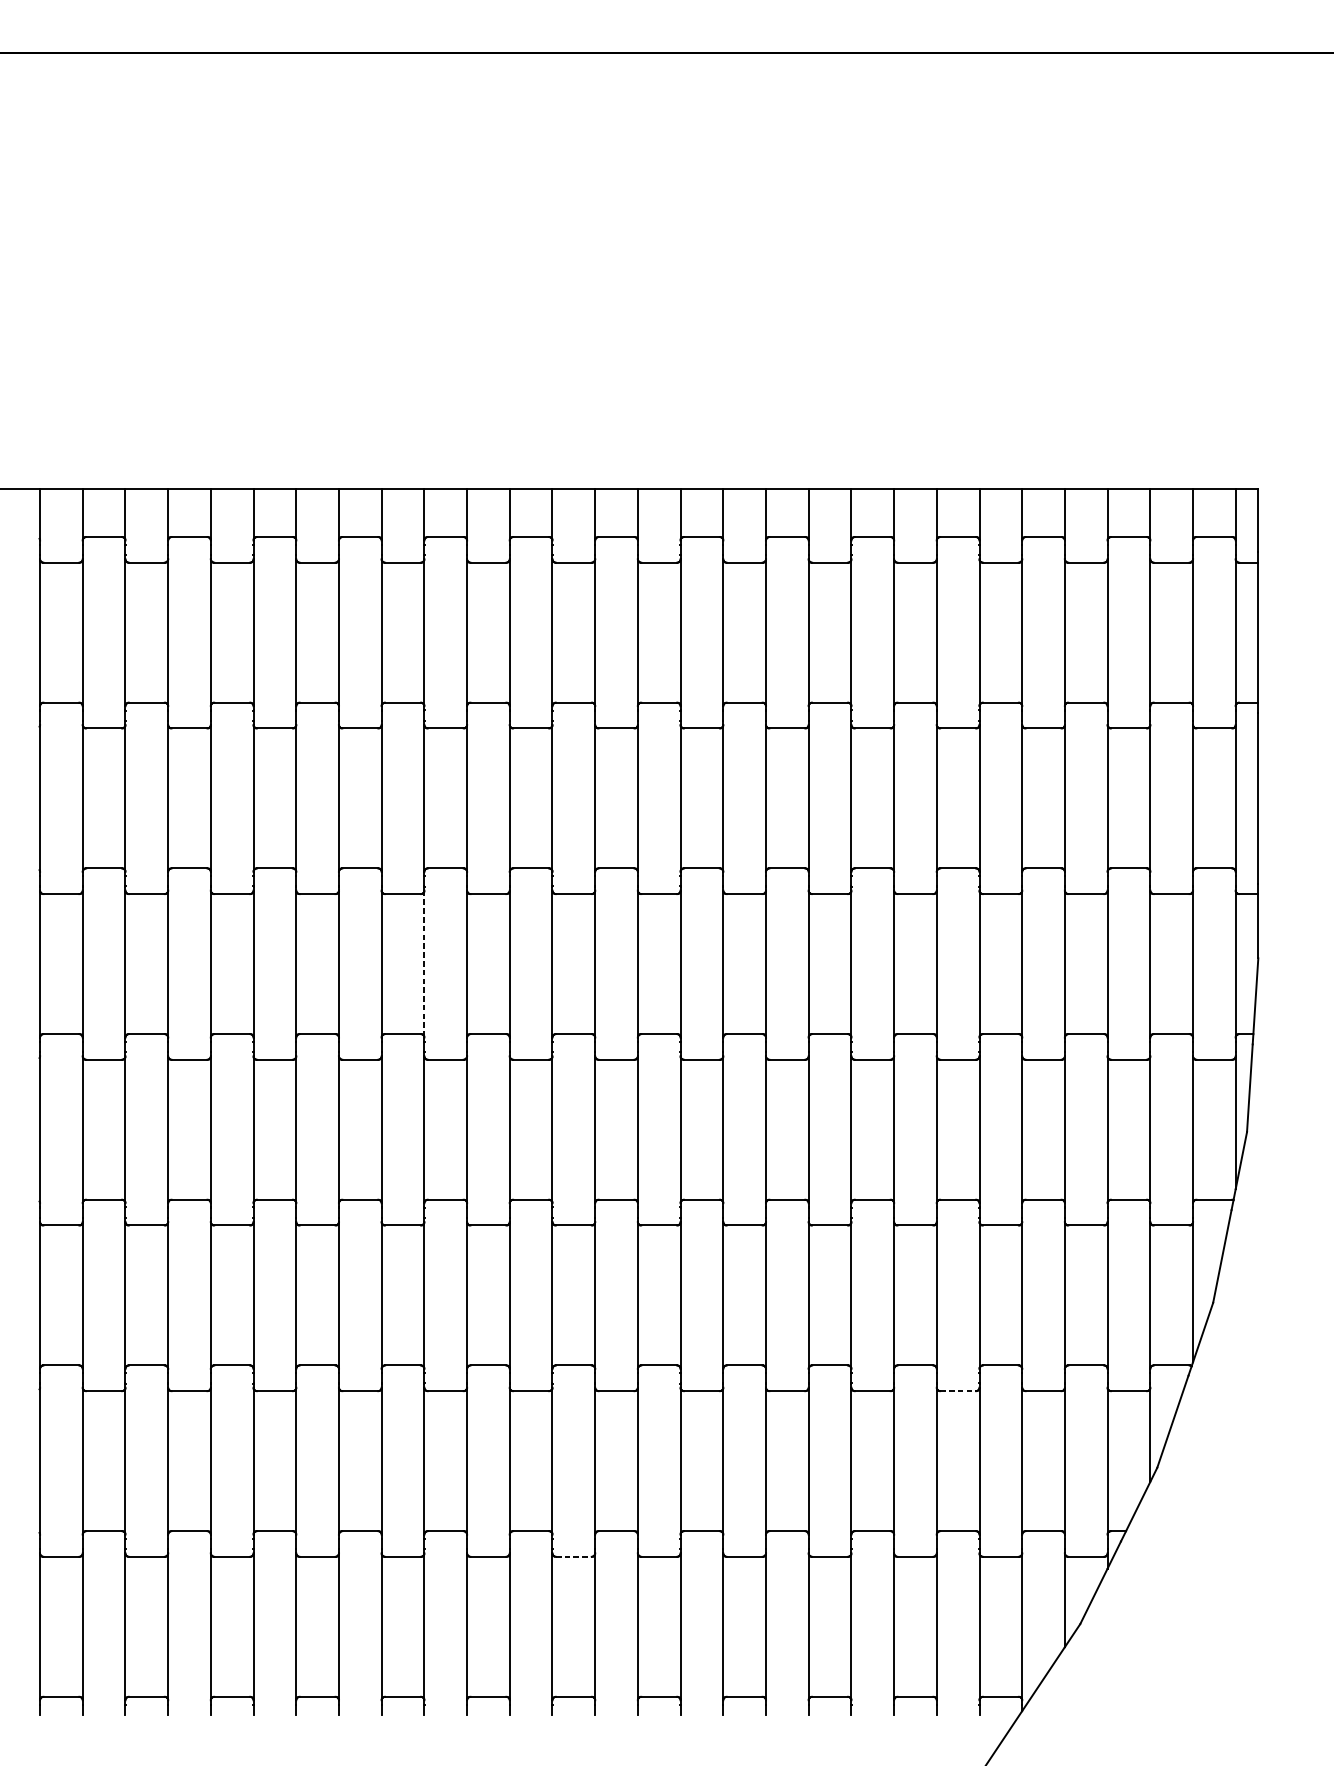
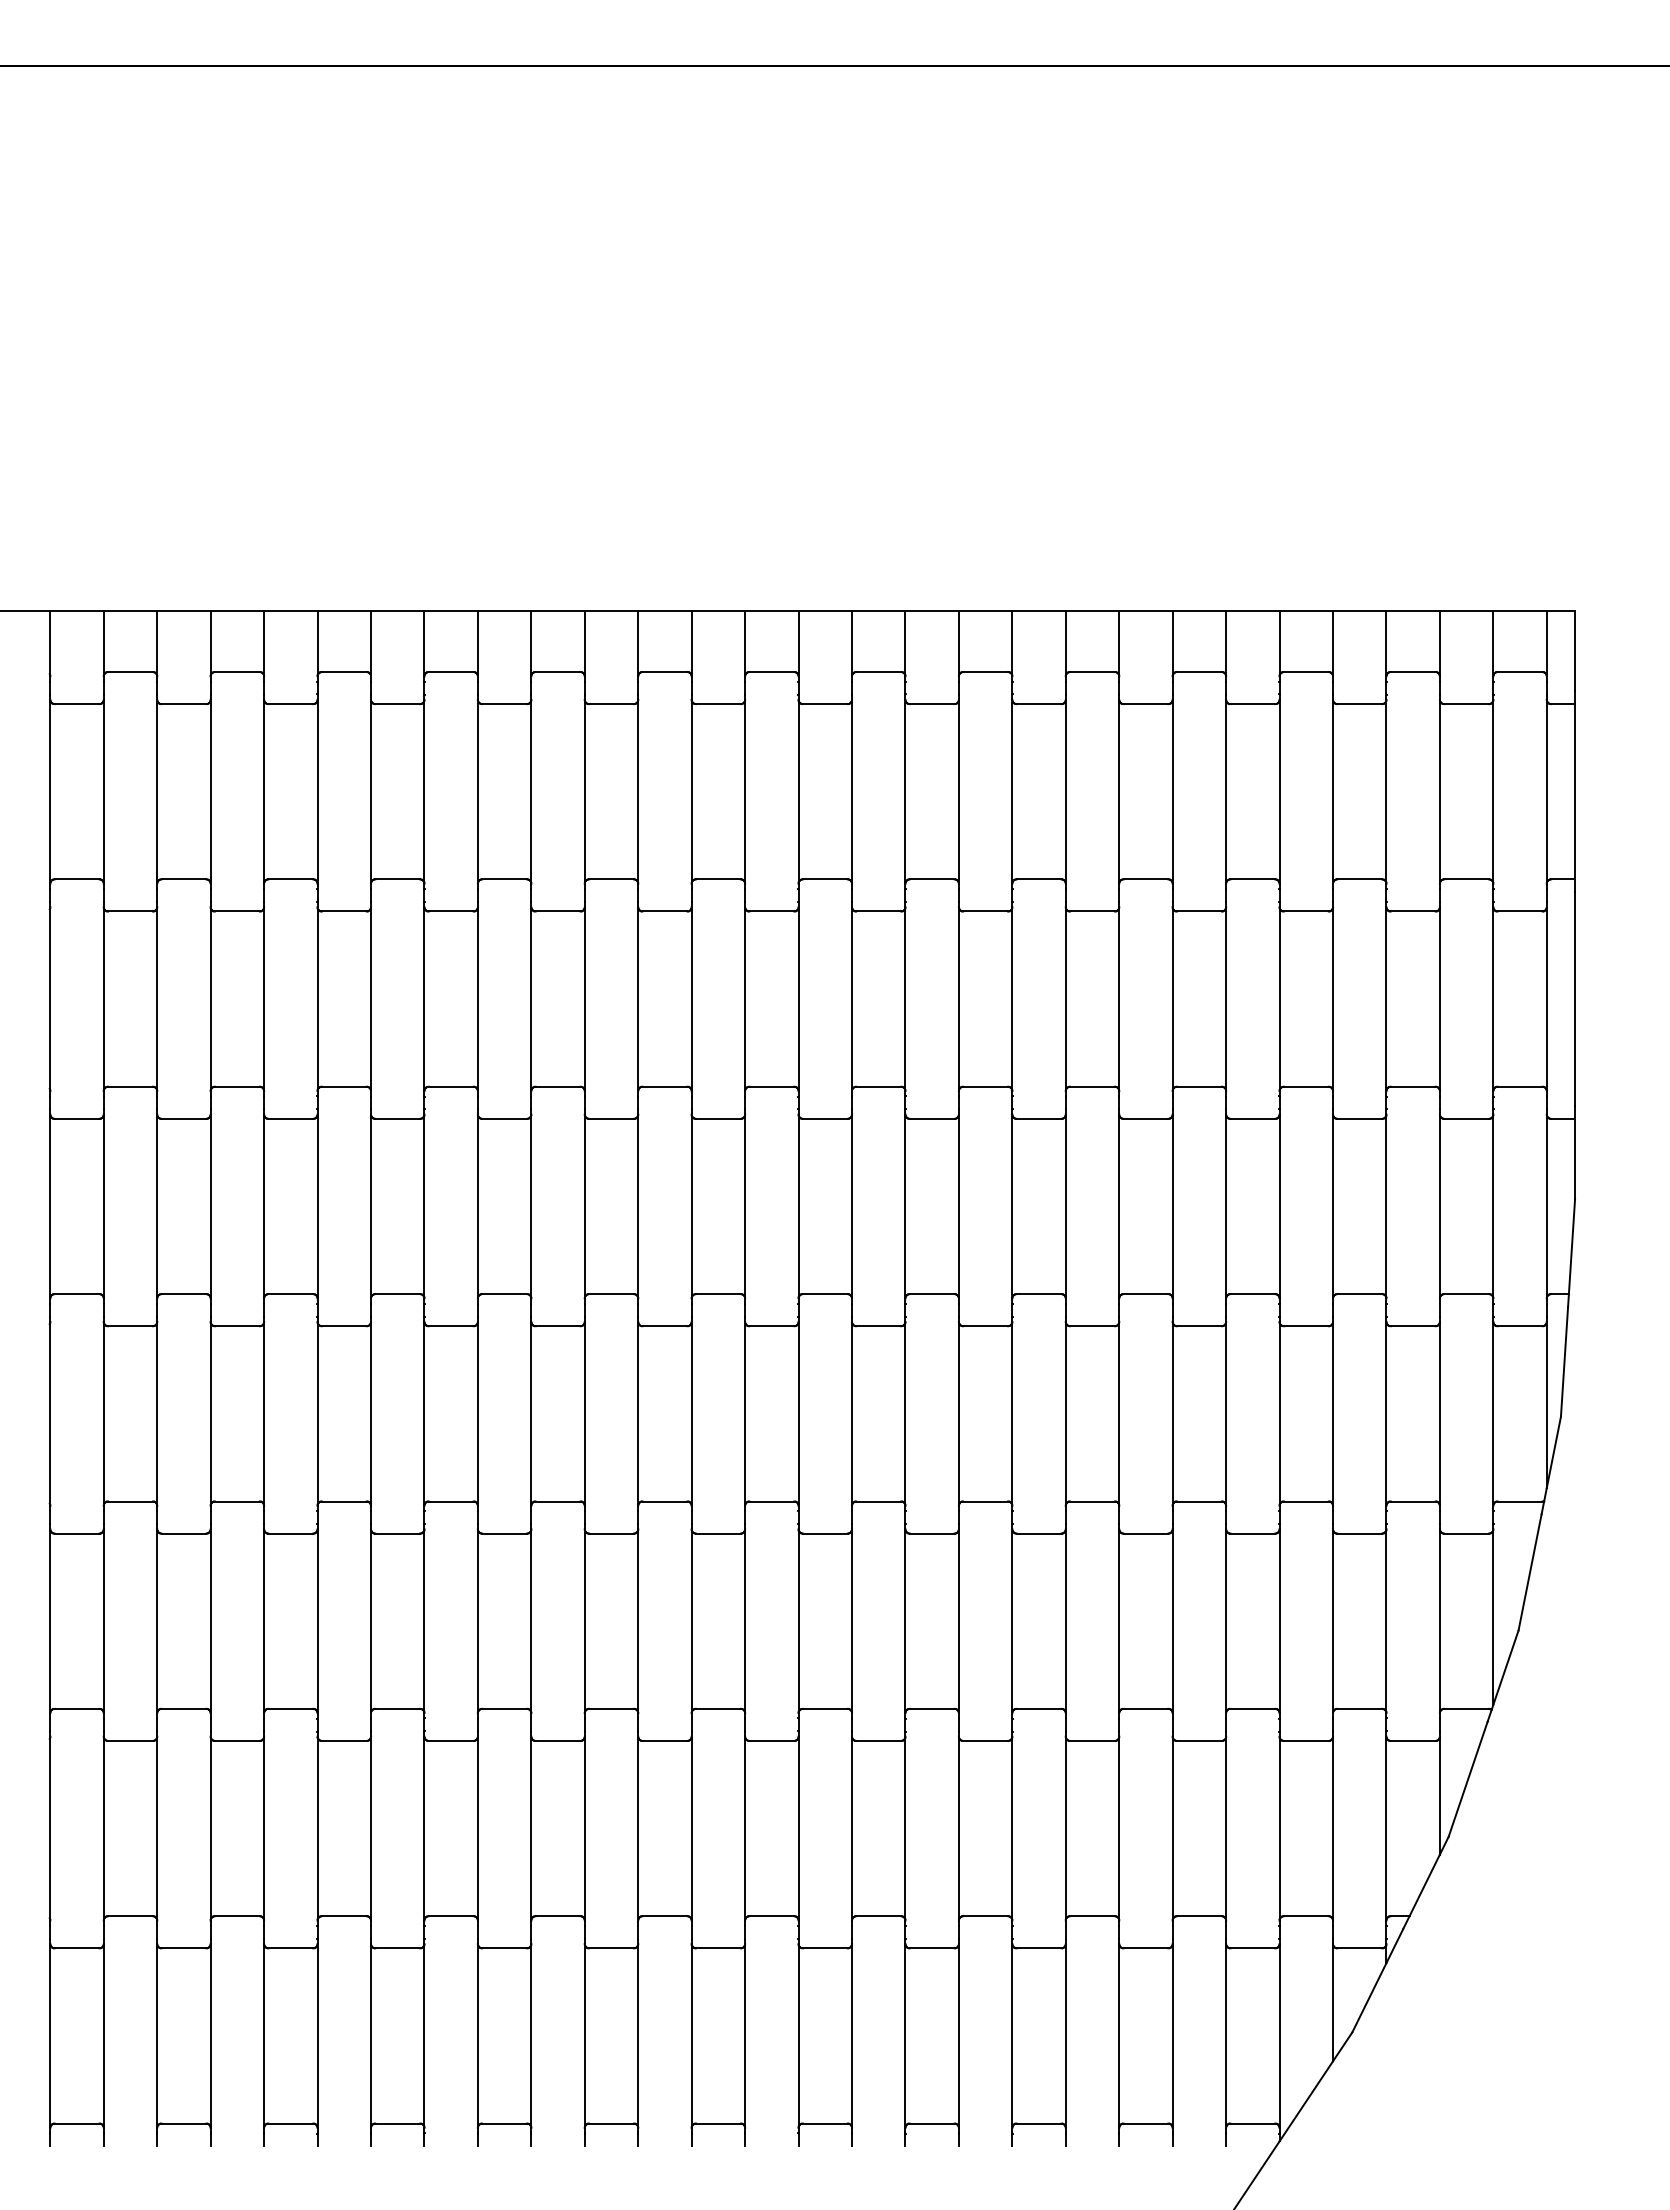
line: (424, 964) -> (531, 1206), dashed -> solid
line: (958, 1390) -> (1199, 1740), dashed -> solid
line: (573, 1556) -> (718, 1948), dashed -> solid

